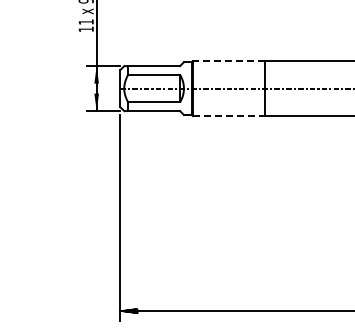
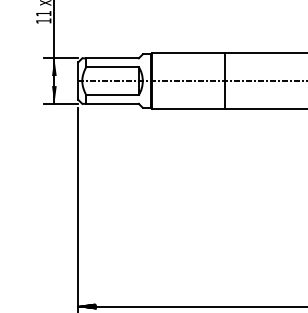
line: (229, 61) -> (188, 53), dashed -> solid
line: (229, 116) -> (188, 109), dashed -> solid

